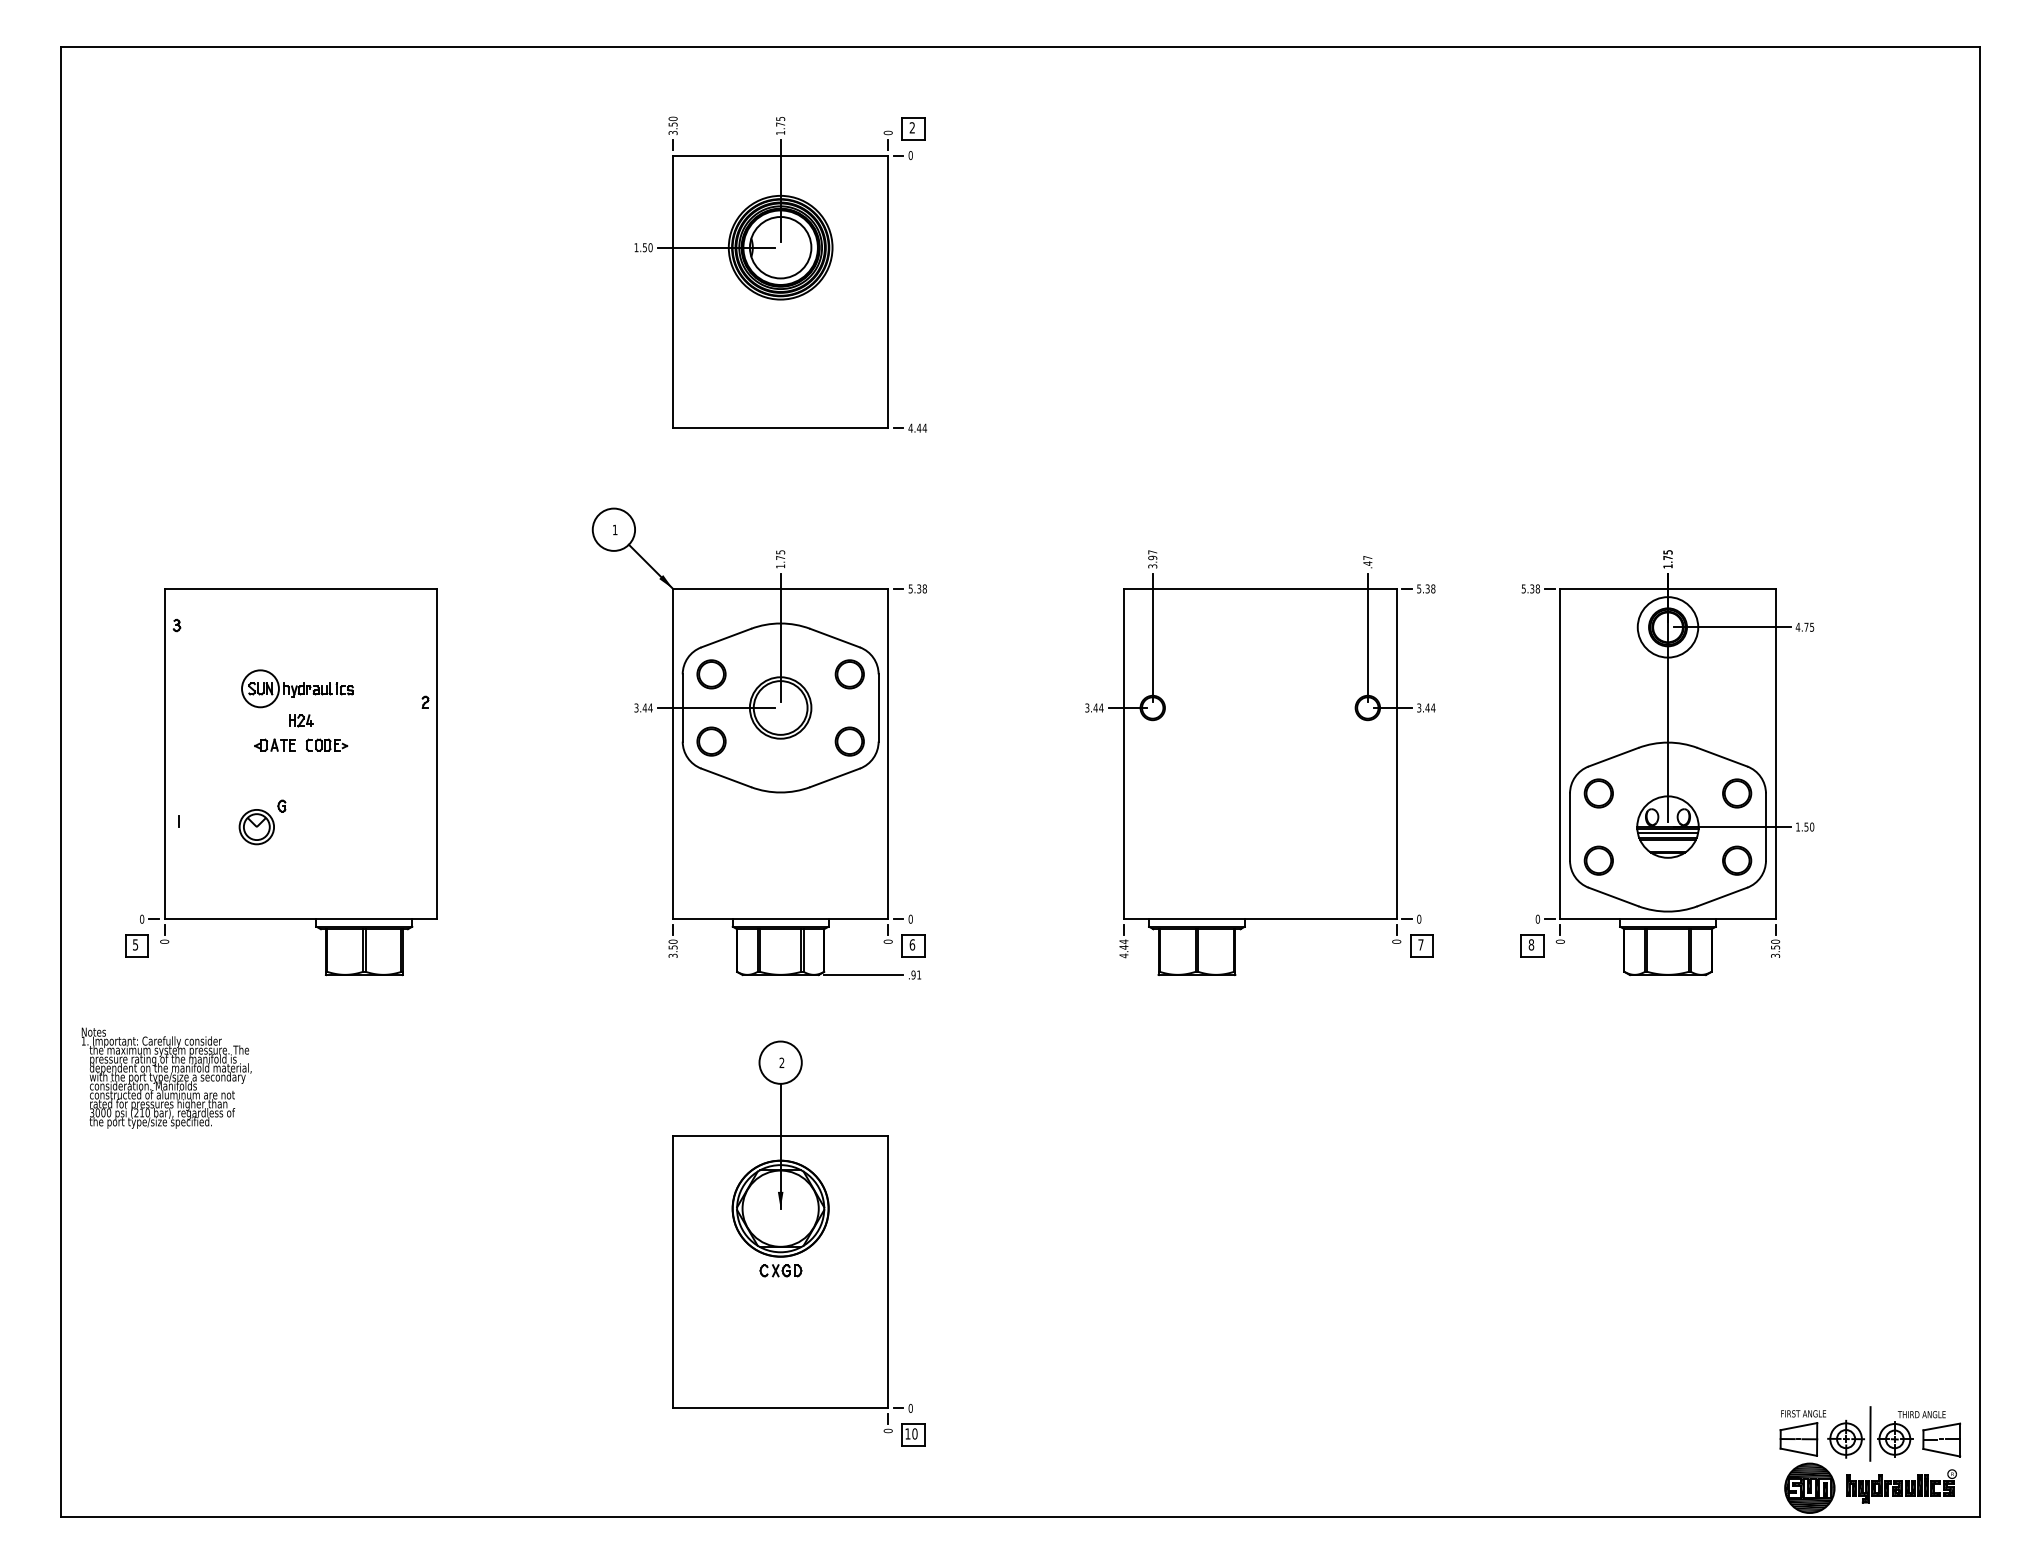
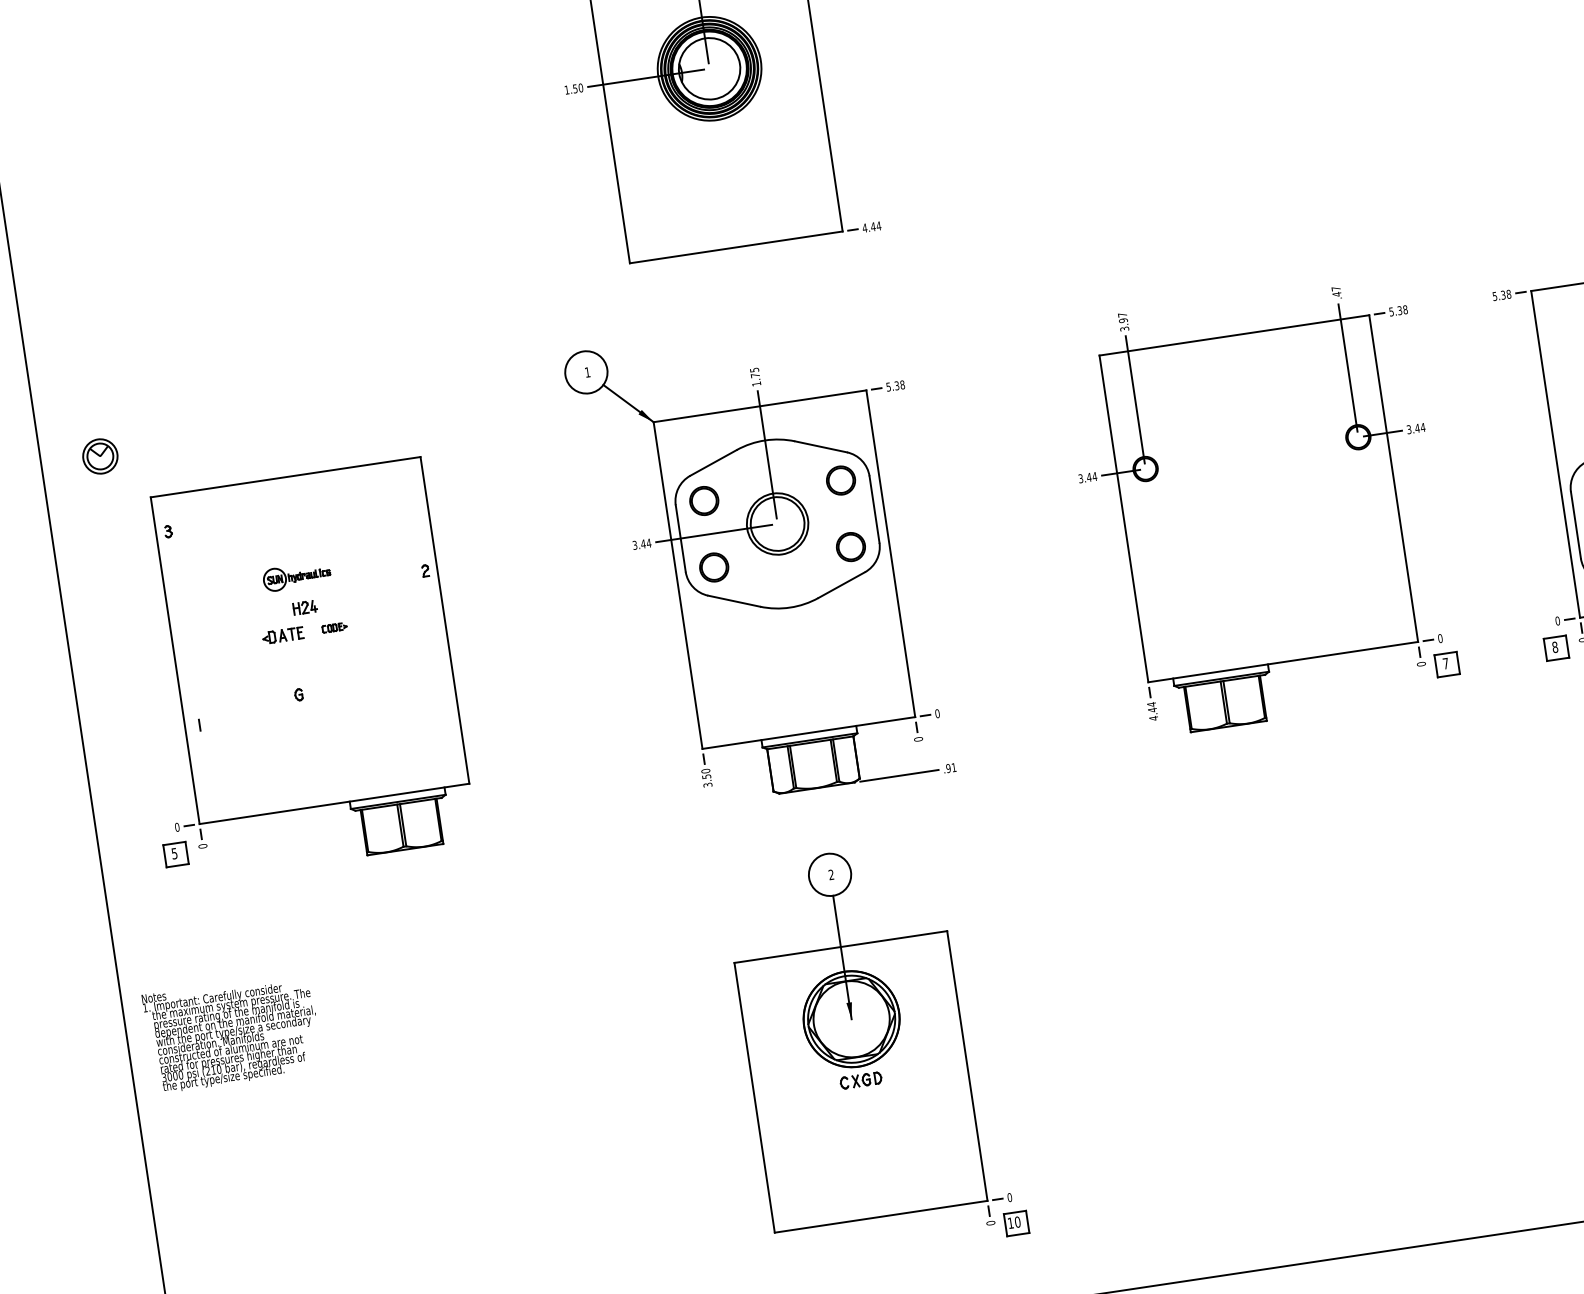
part: (297, 688) -> (296, 576), size x0.6
part: (327, 744) -> (334, 627), size x0.6
part: (256, 827) -> (100, 456), moved
part: (913, 945) -> (944, 739), removed
text: (166, 1077) -> (232, 1031), moved

